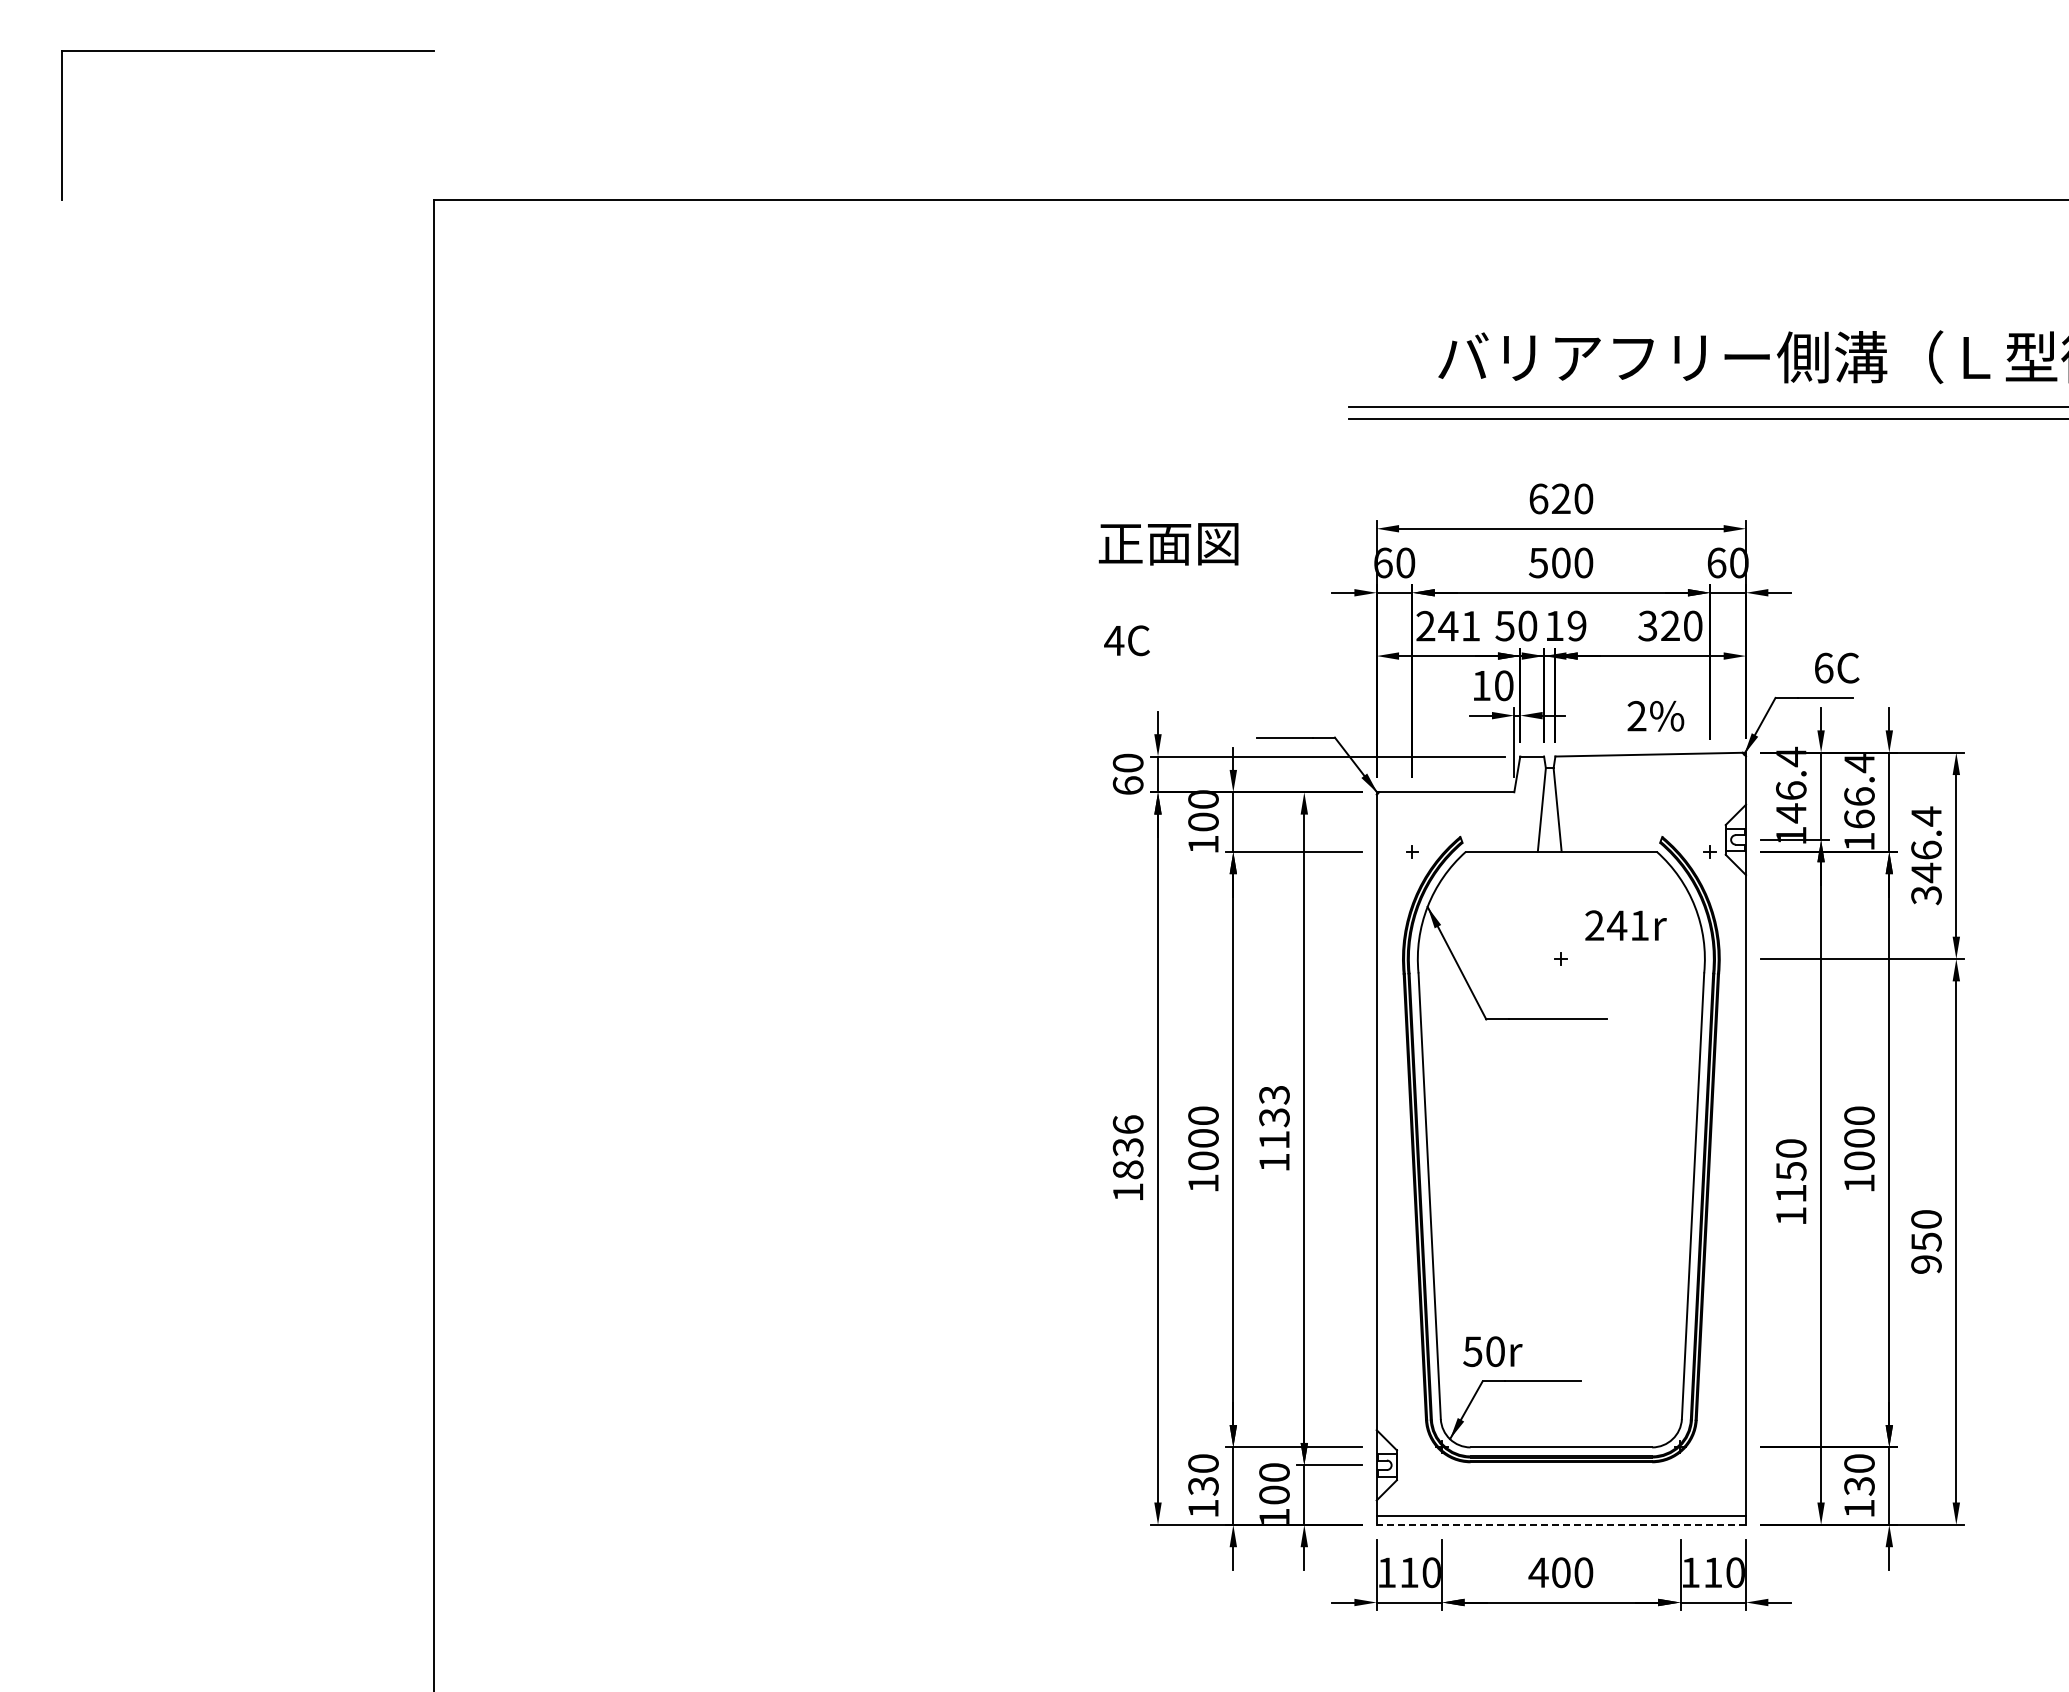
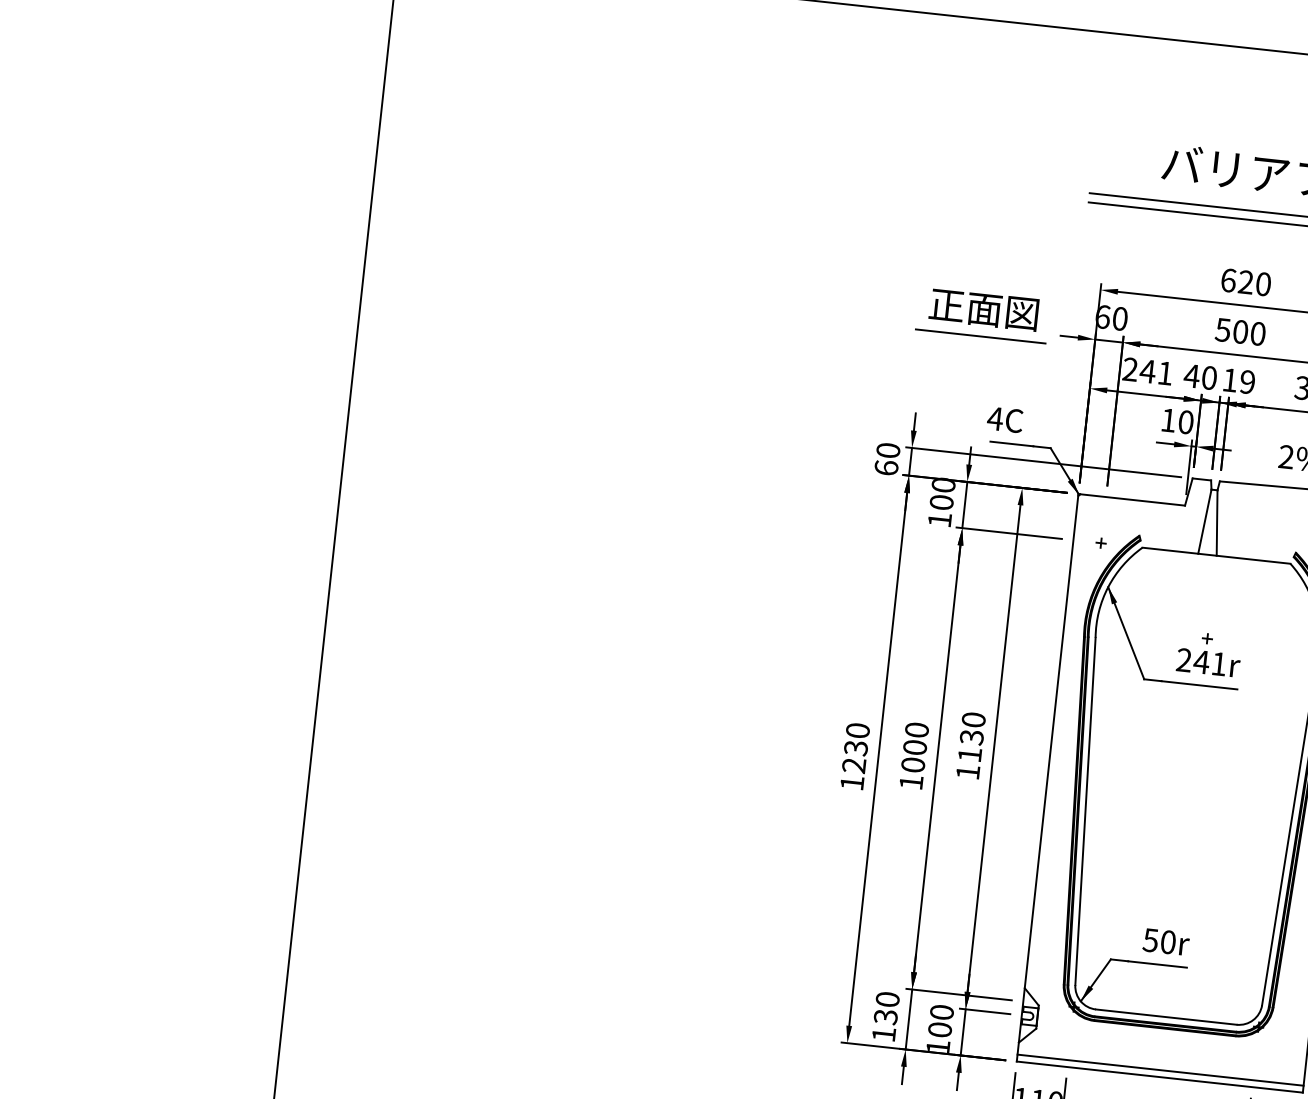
text: (1168, 544) -> (983, 309), moved
line: (1229, 604) -> (980, 336), added
text: (1505, 626) -> (1192, 376), 50 -> 40
text: (1126, 640) -> (1004, 419), moved
text: (1625, 925) -> (1208, 662), moved
text: (1274, 1094) -> (973, 719), 1133 -> 1130
text: (1127, 1147) -> (855, 748), 1836 -> 1230
text: (1492, 1351) -> (1166, 941), moved
line: (1561, 1524) -> (1159, 1076), dashed -> solid

